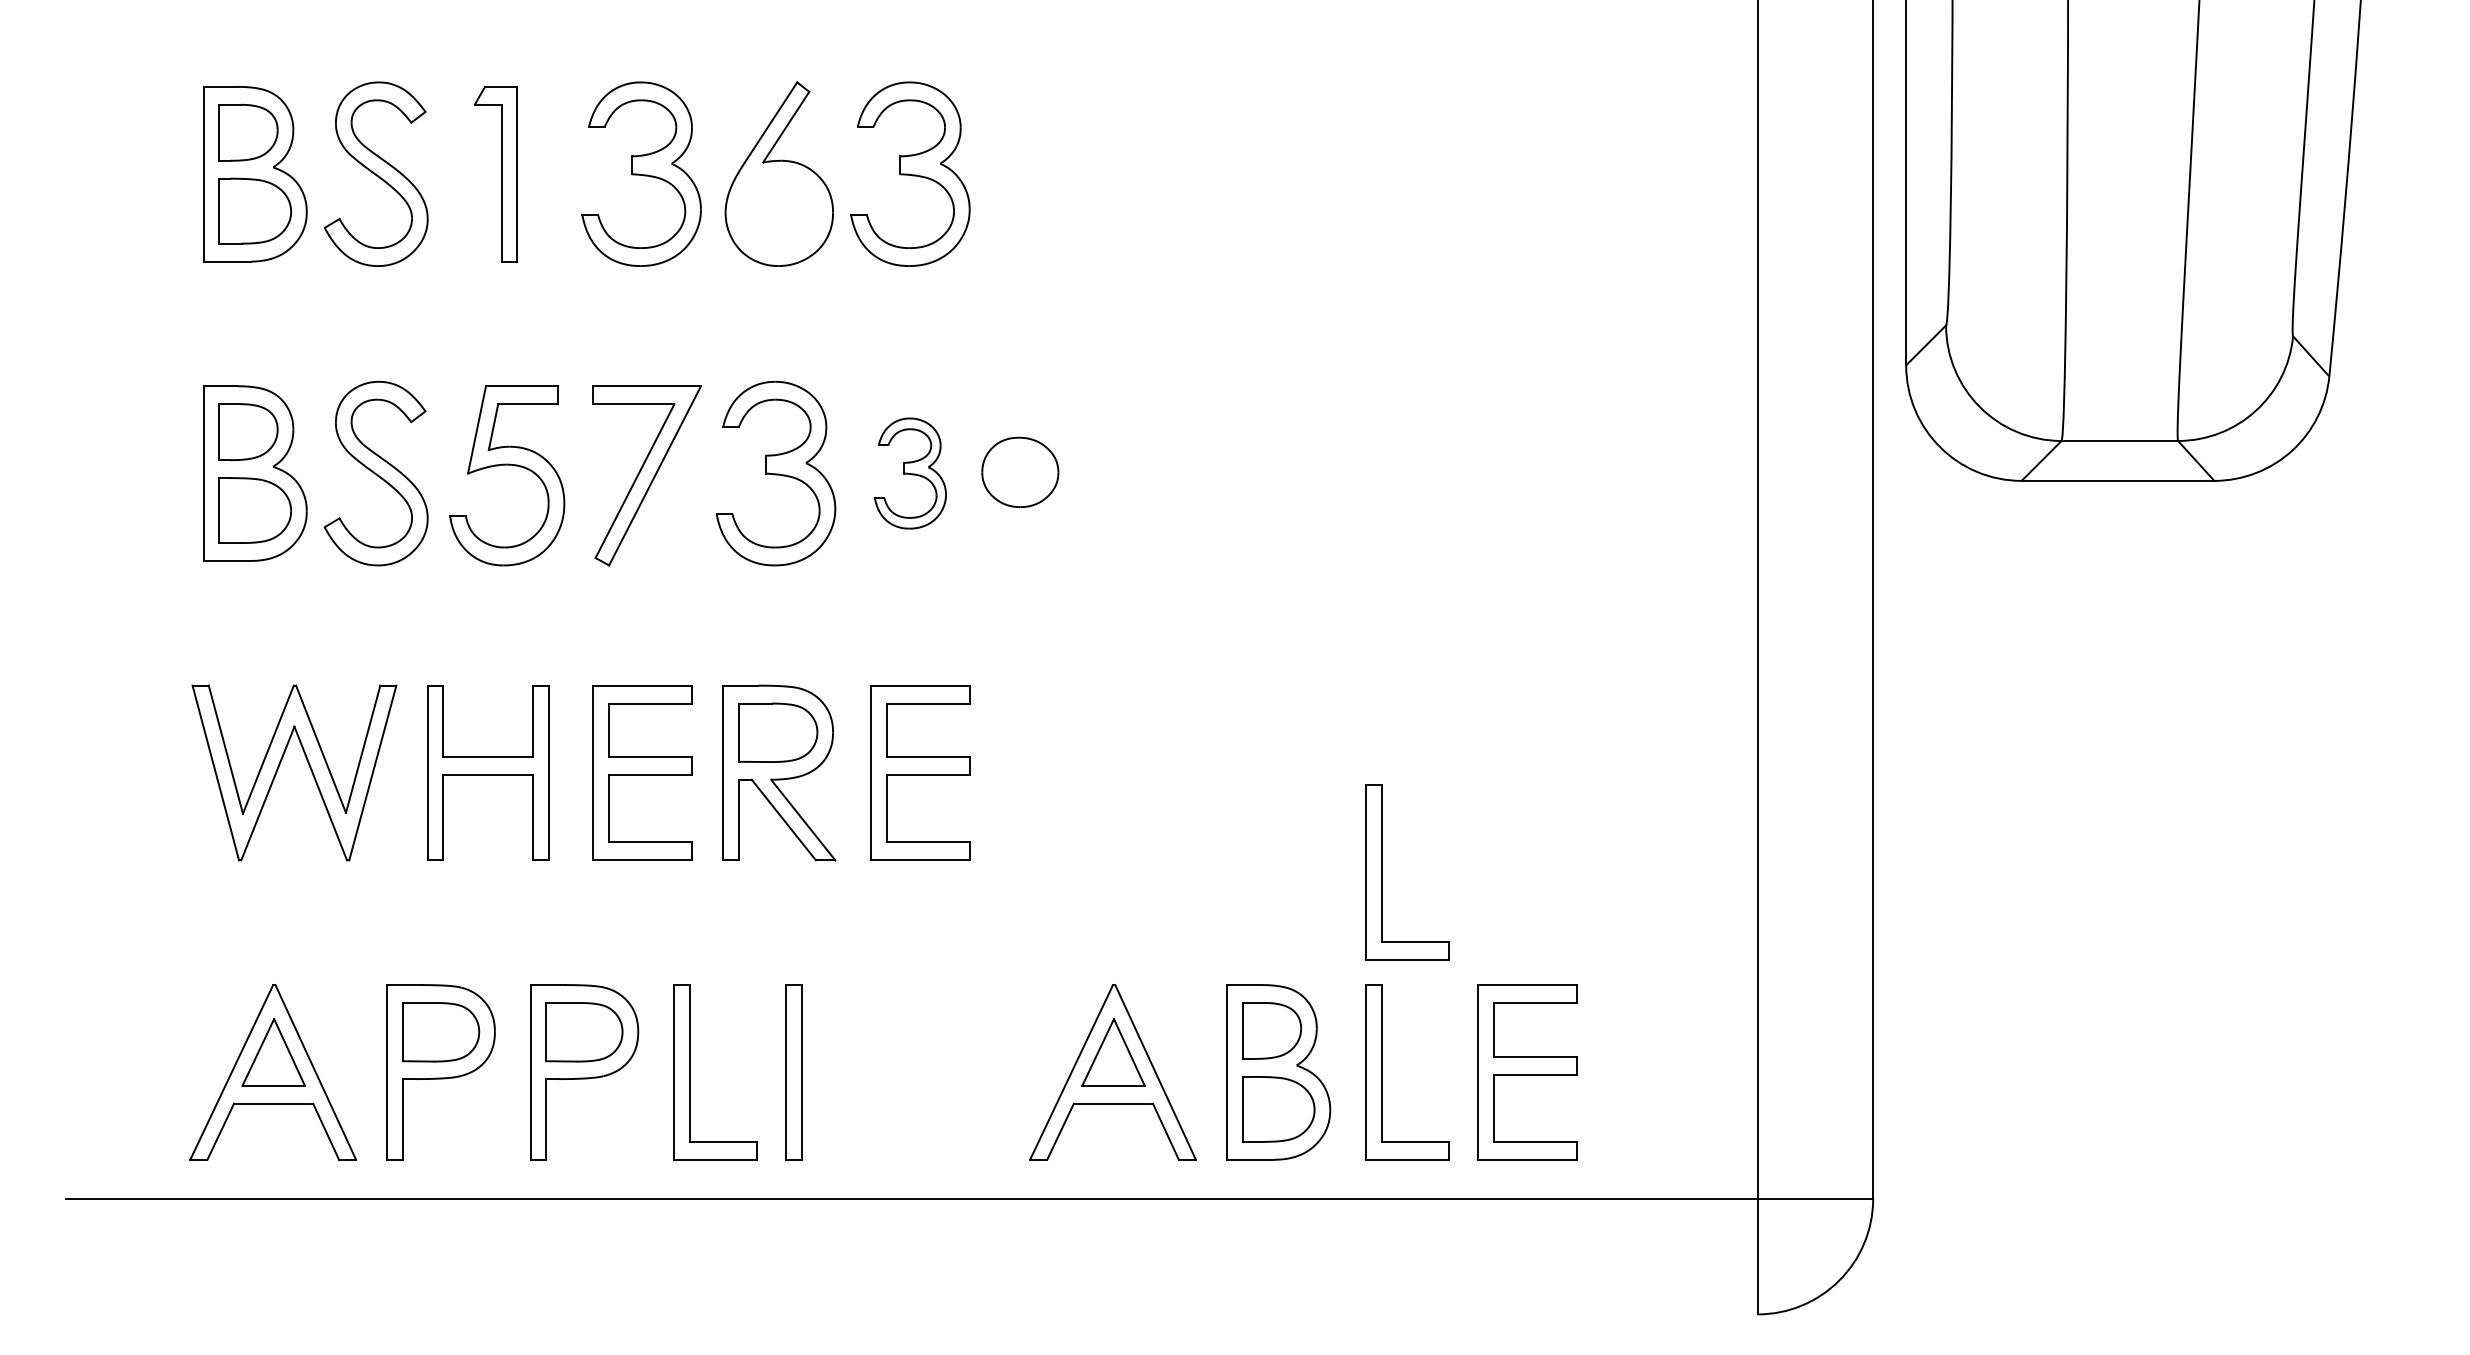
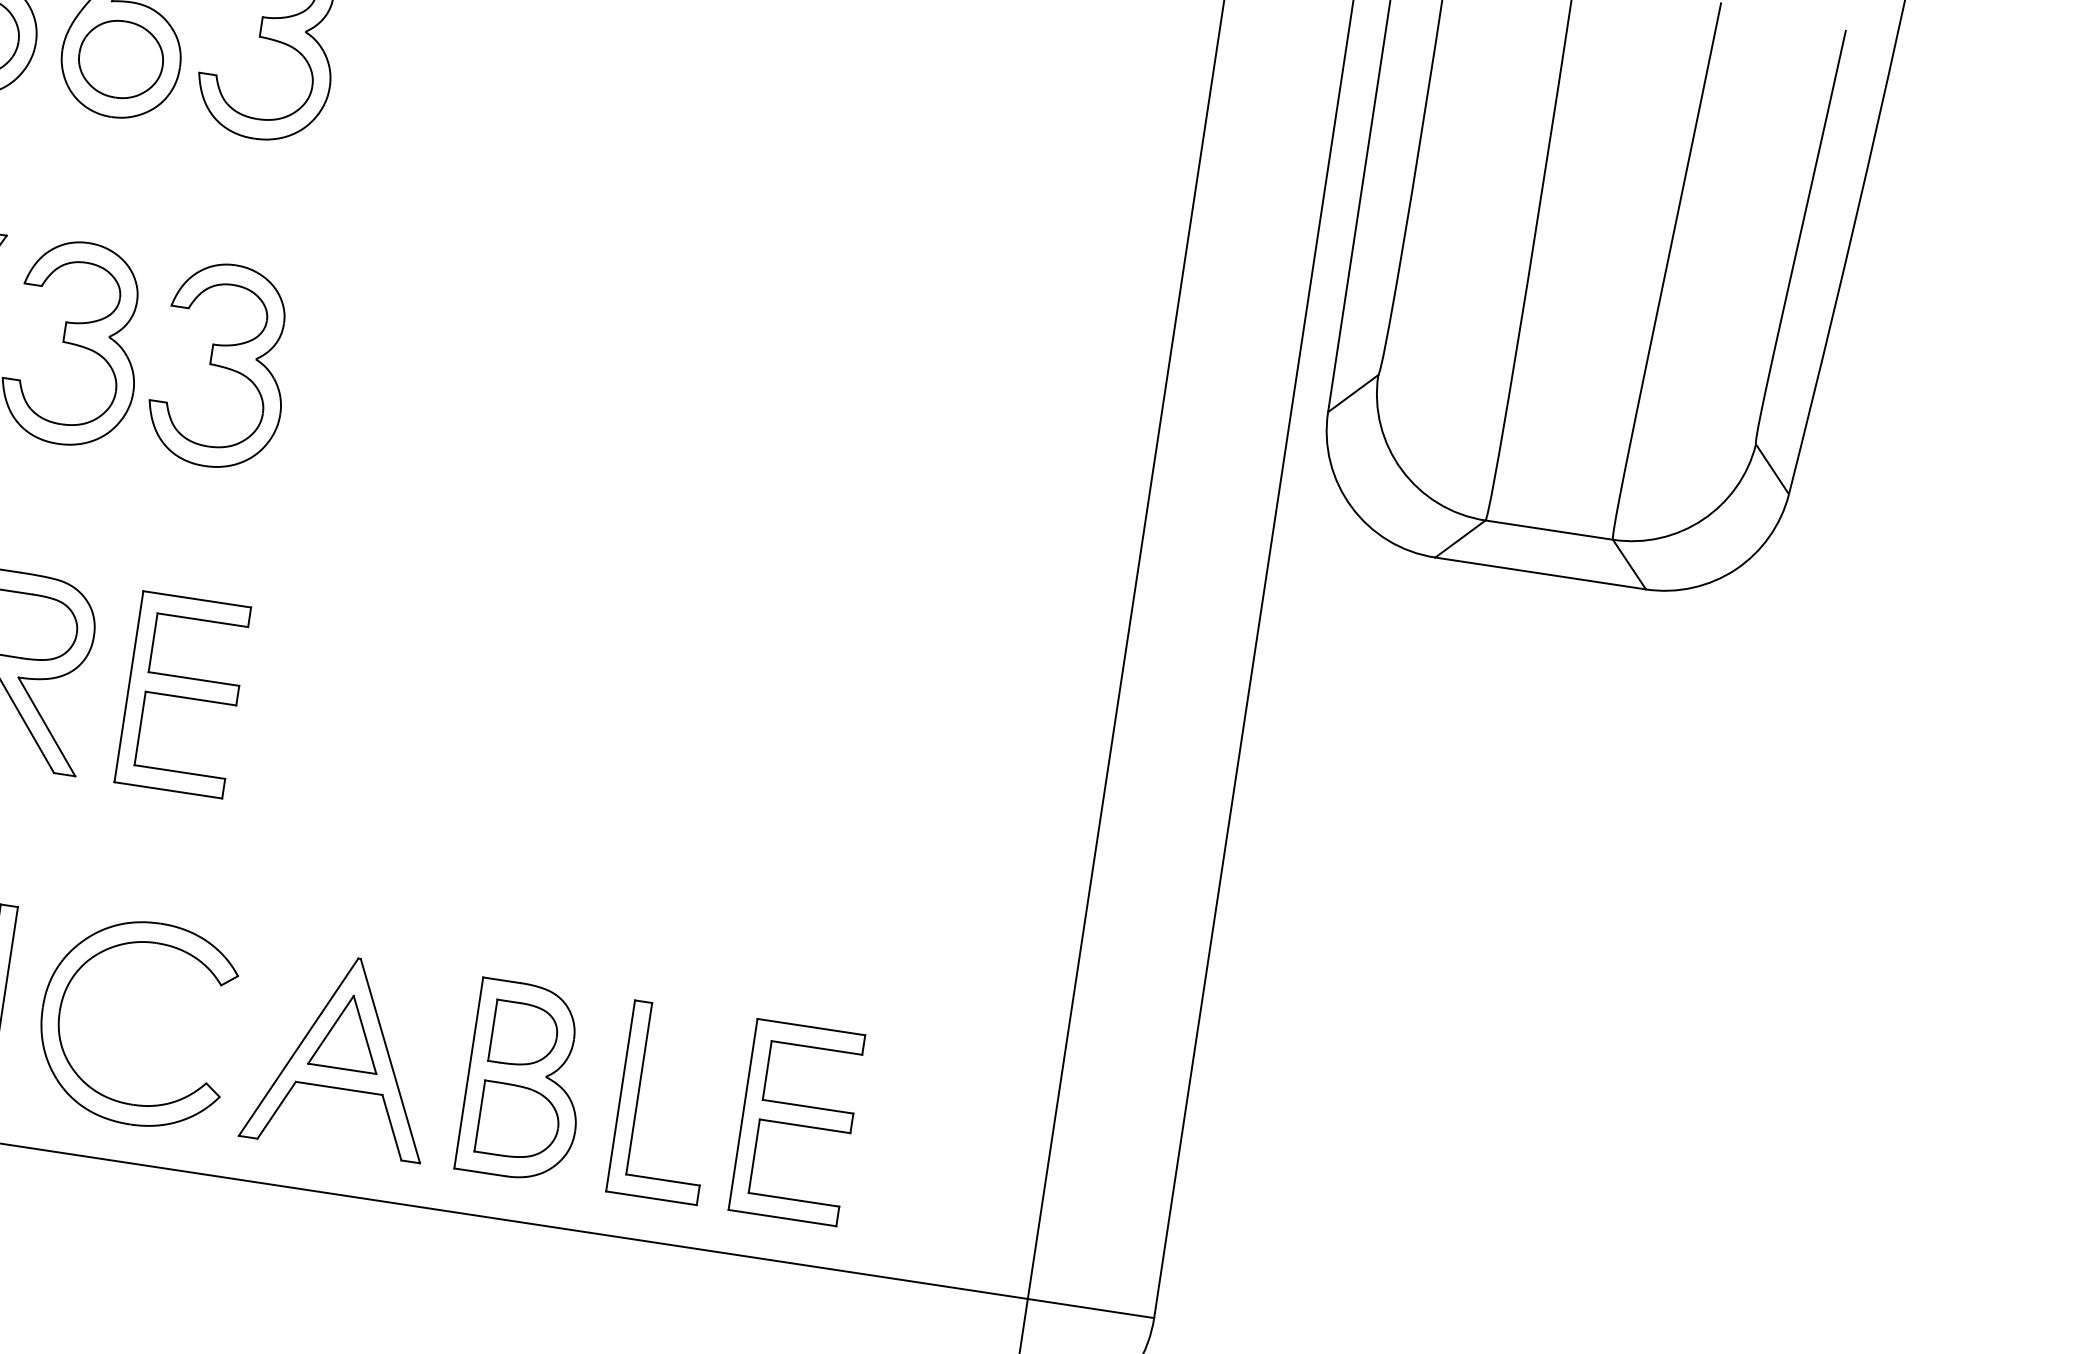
part: (1020, 471) -> (121, 58), moved
part: (910, 473) -> (221, 365), size x1.67
part: (1382, 872) -> (671, 880), removed
part: (854, 1072) -> (61, 1011), added

